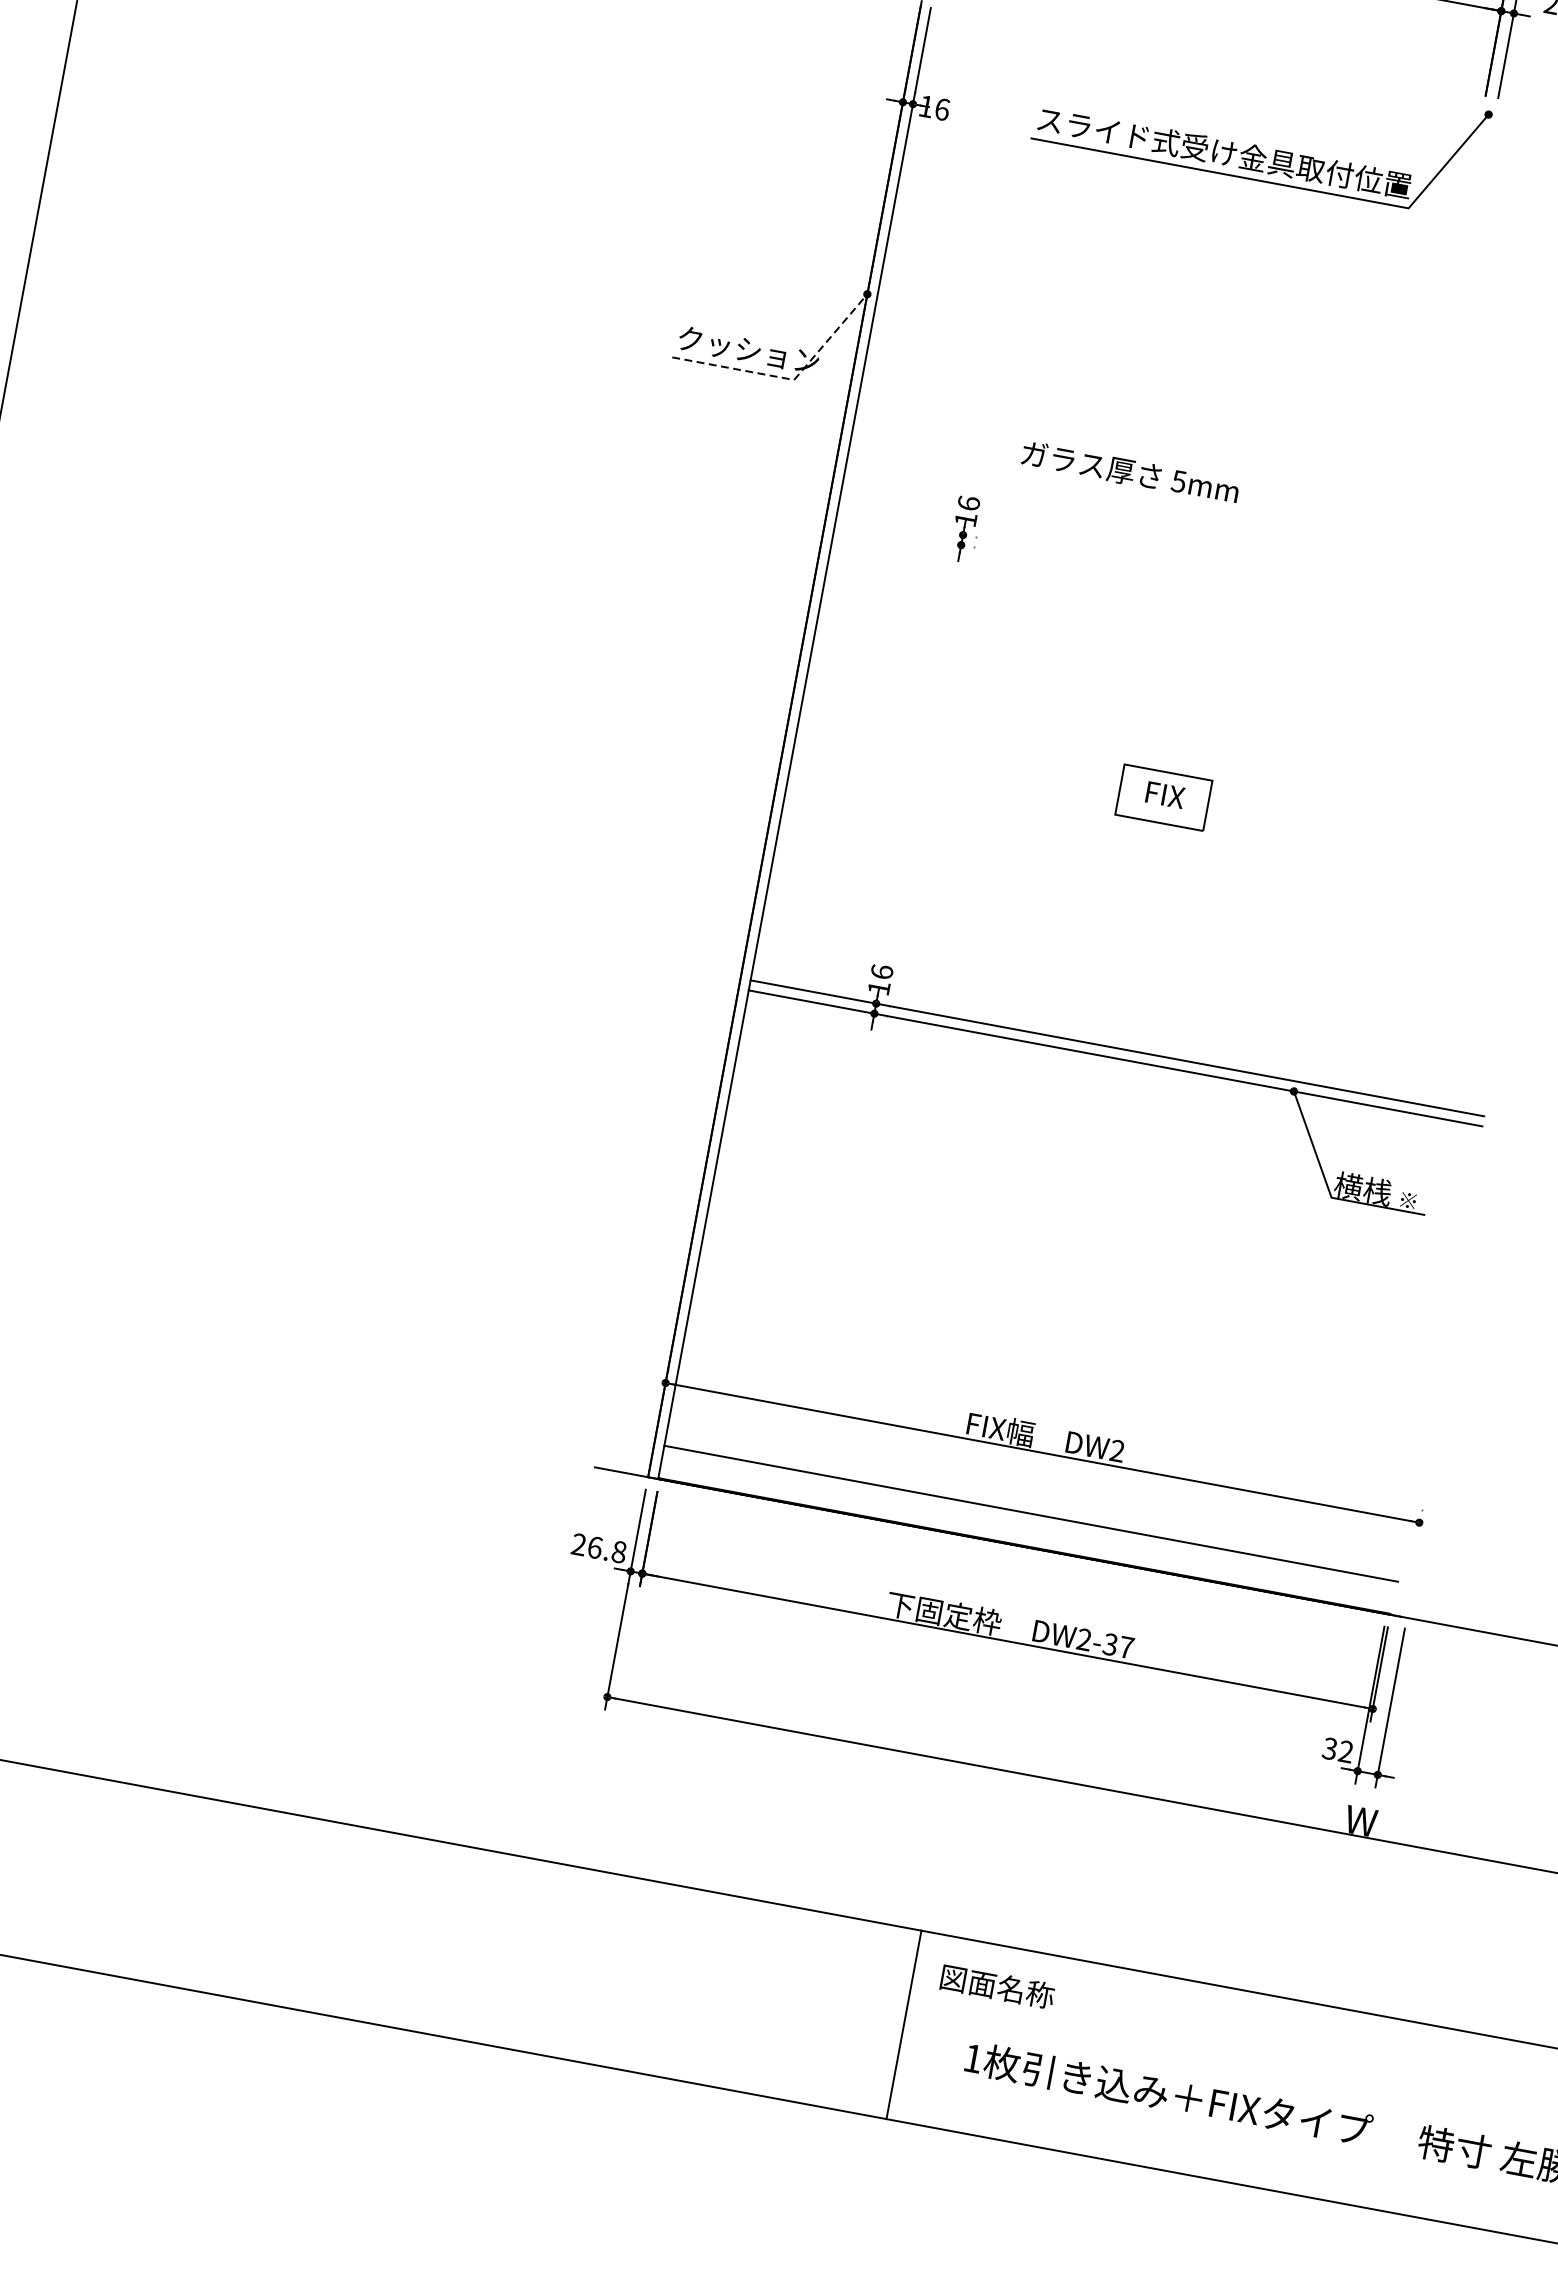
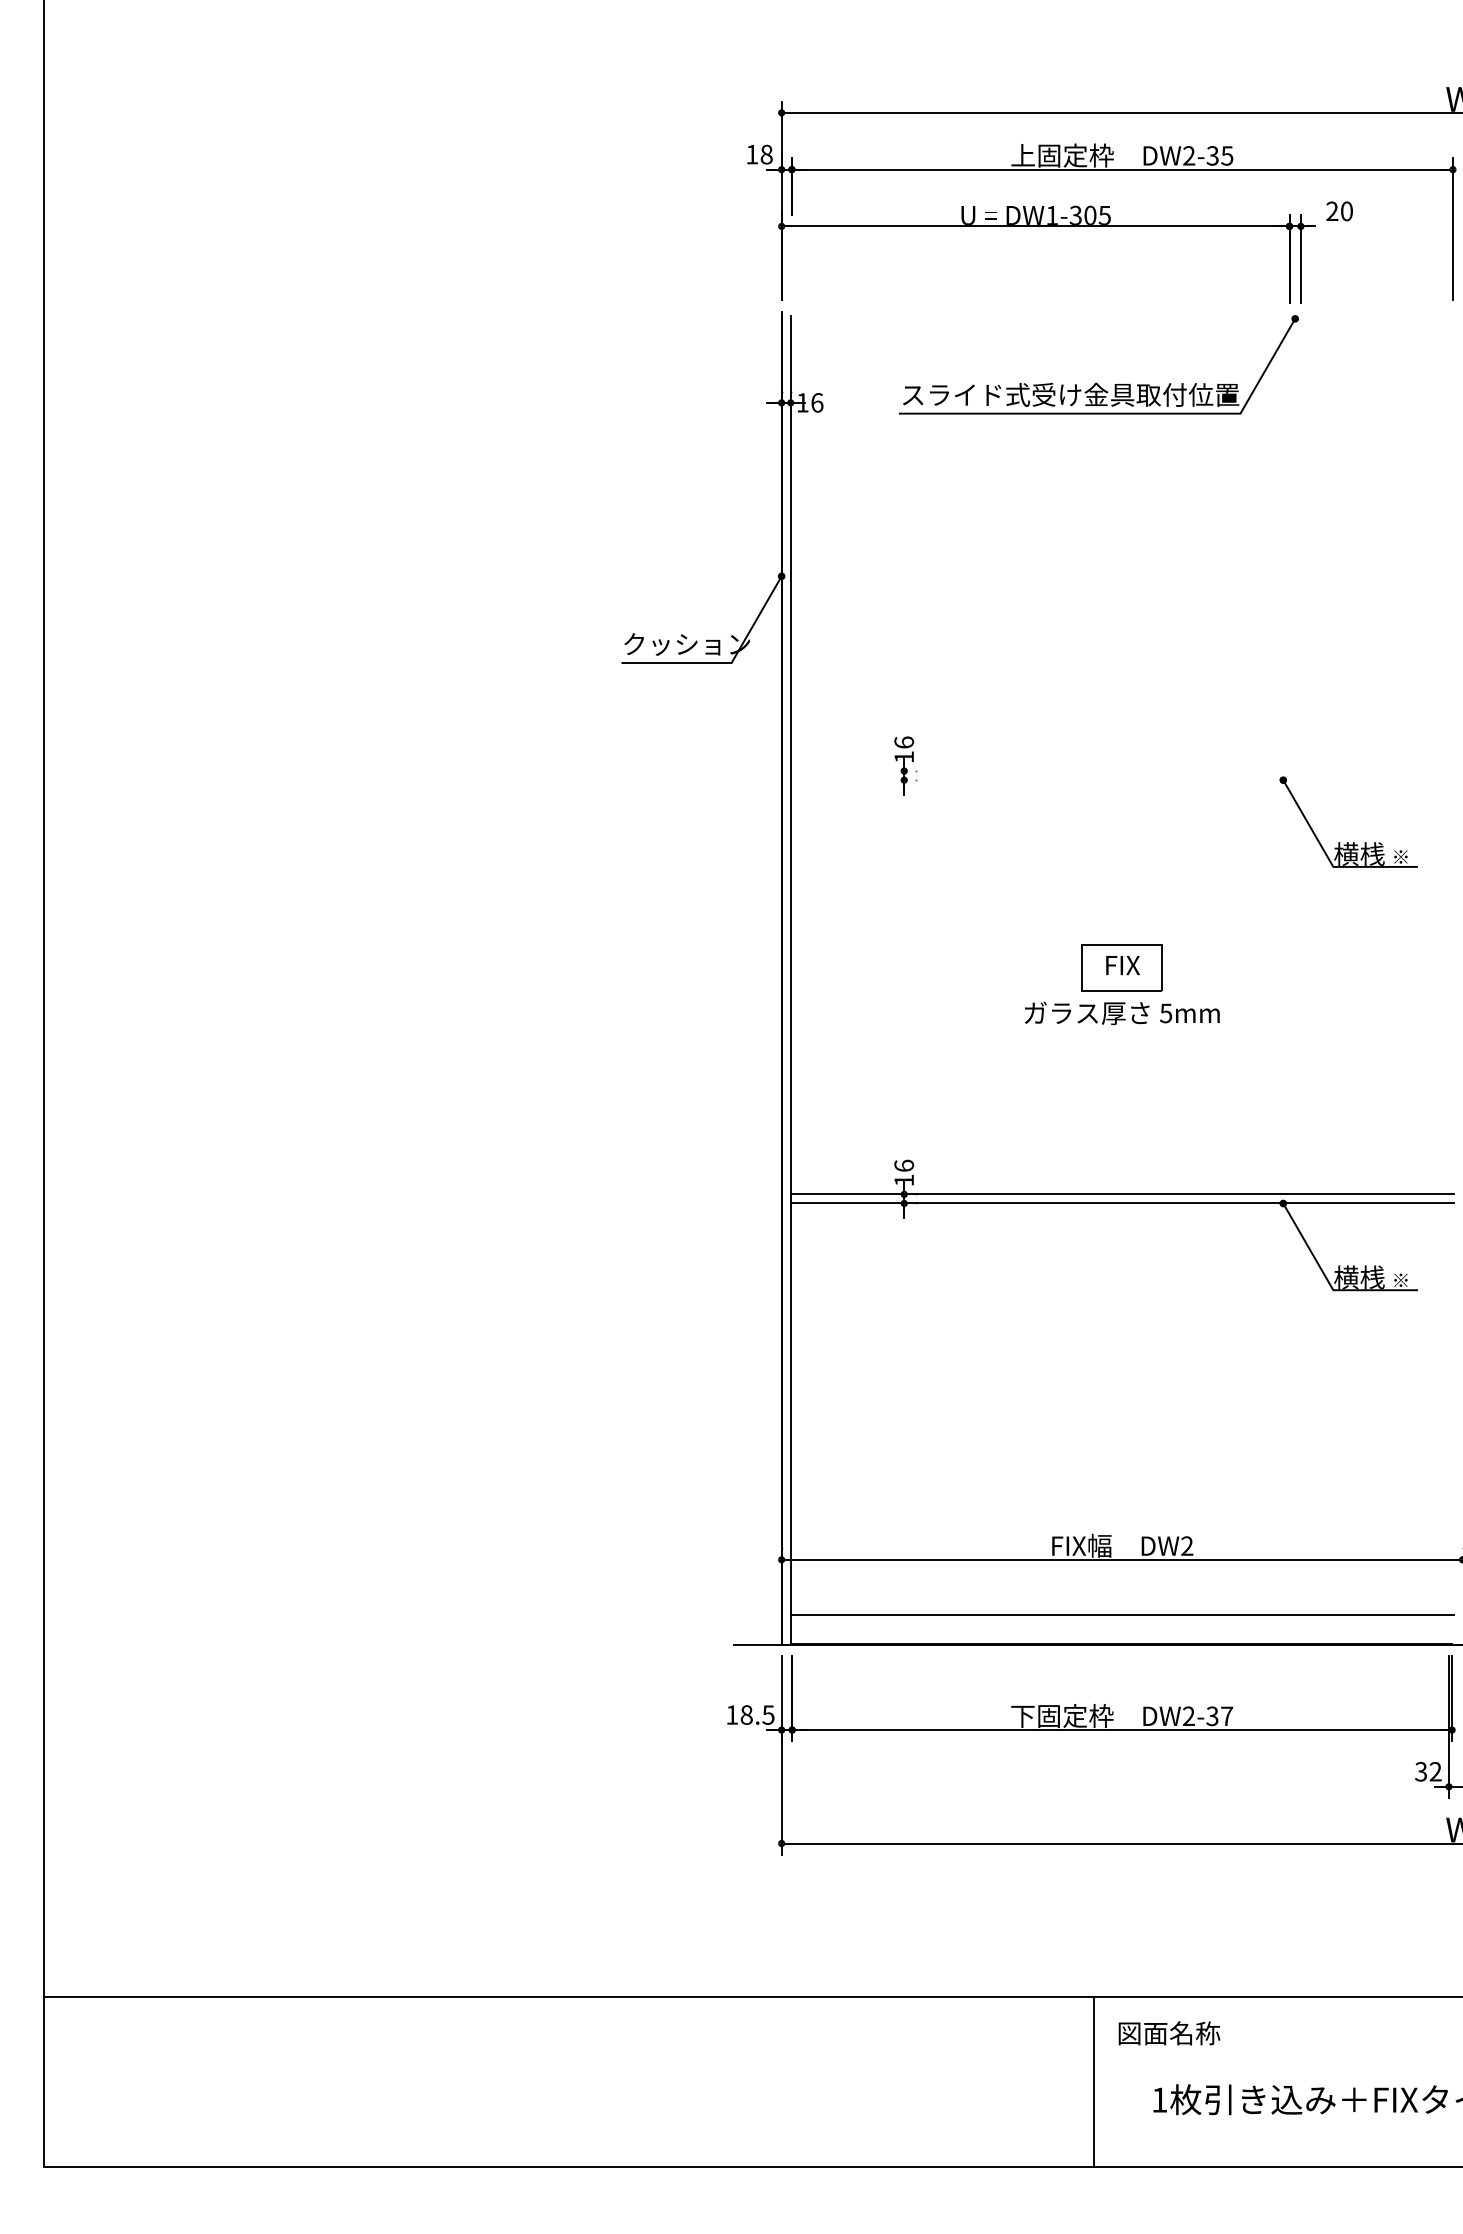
line: (789, 379) -> (727, 663), dashed -> solid
text: (1129, 472) -> (1121, 1013), moved
part: (1440, 705) -> (1348, 842), added
text: (599, 1547) -> (750, 1714), 26.8 -> 18.5

